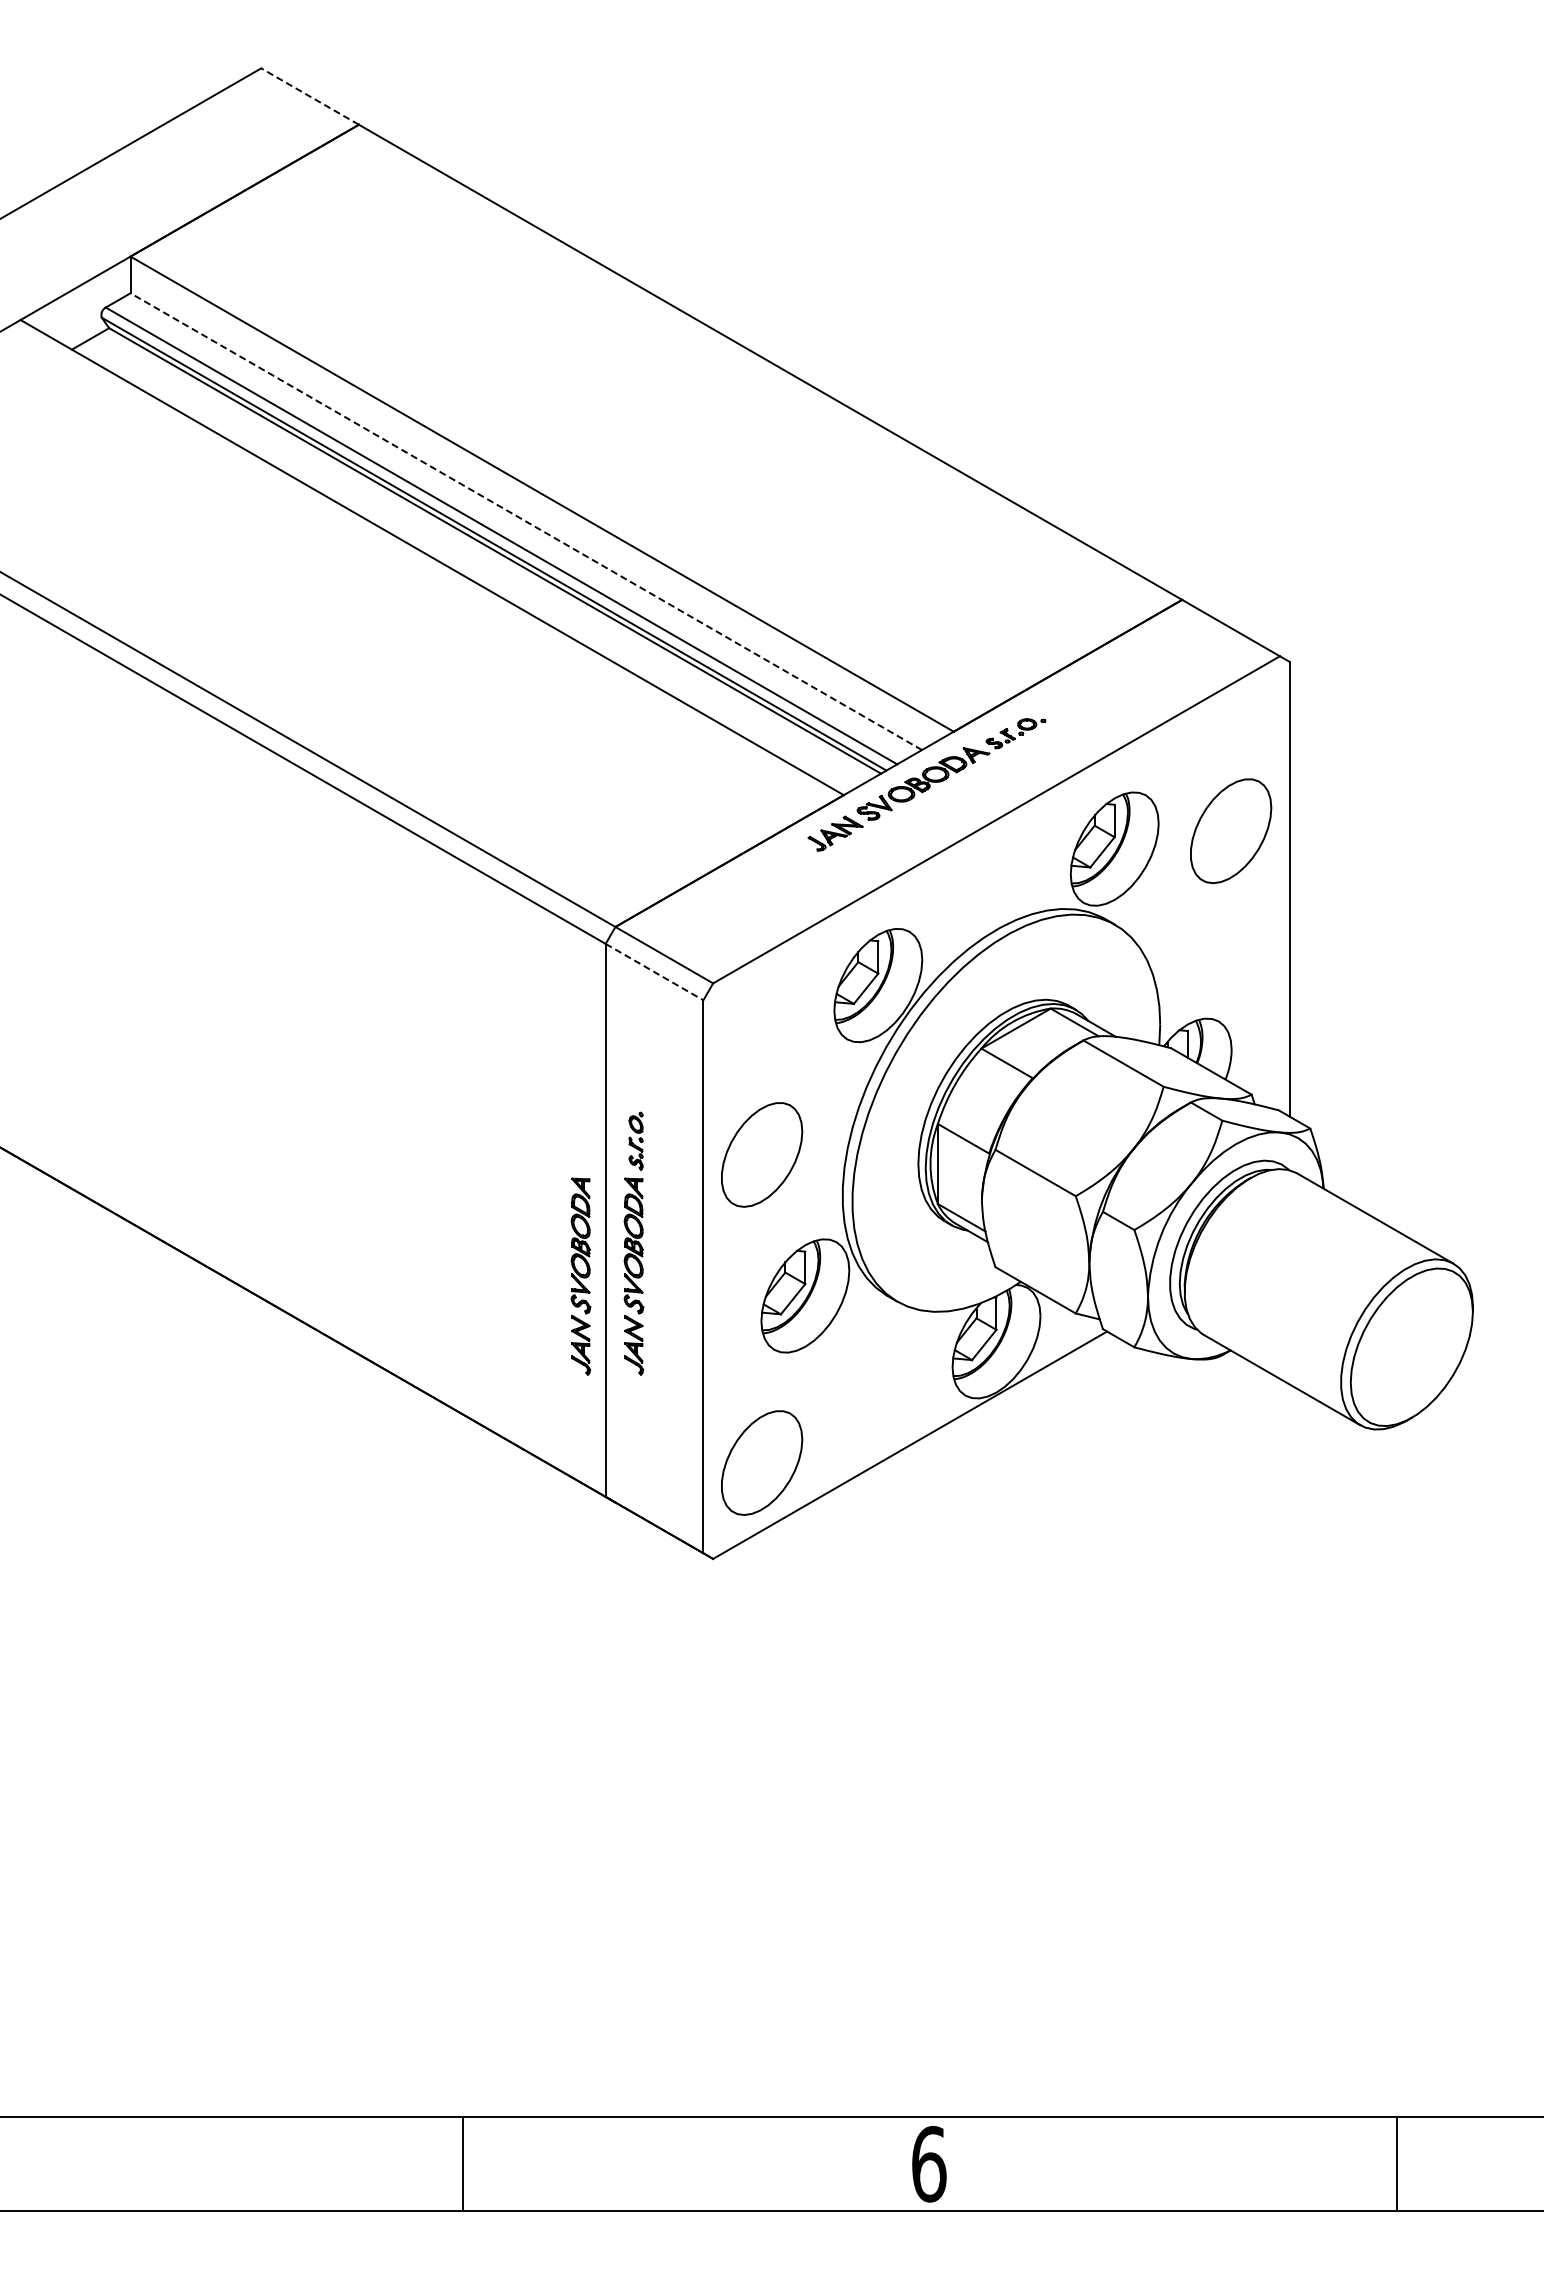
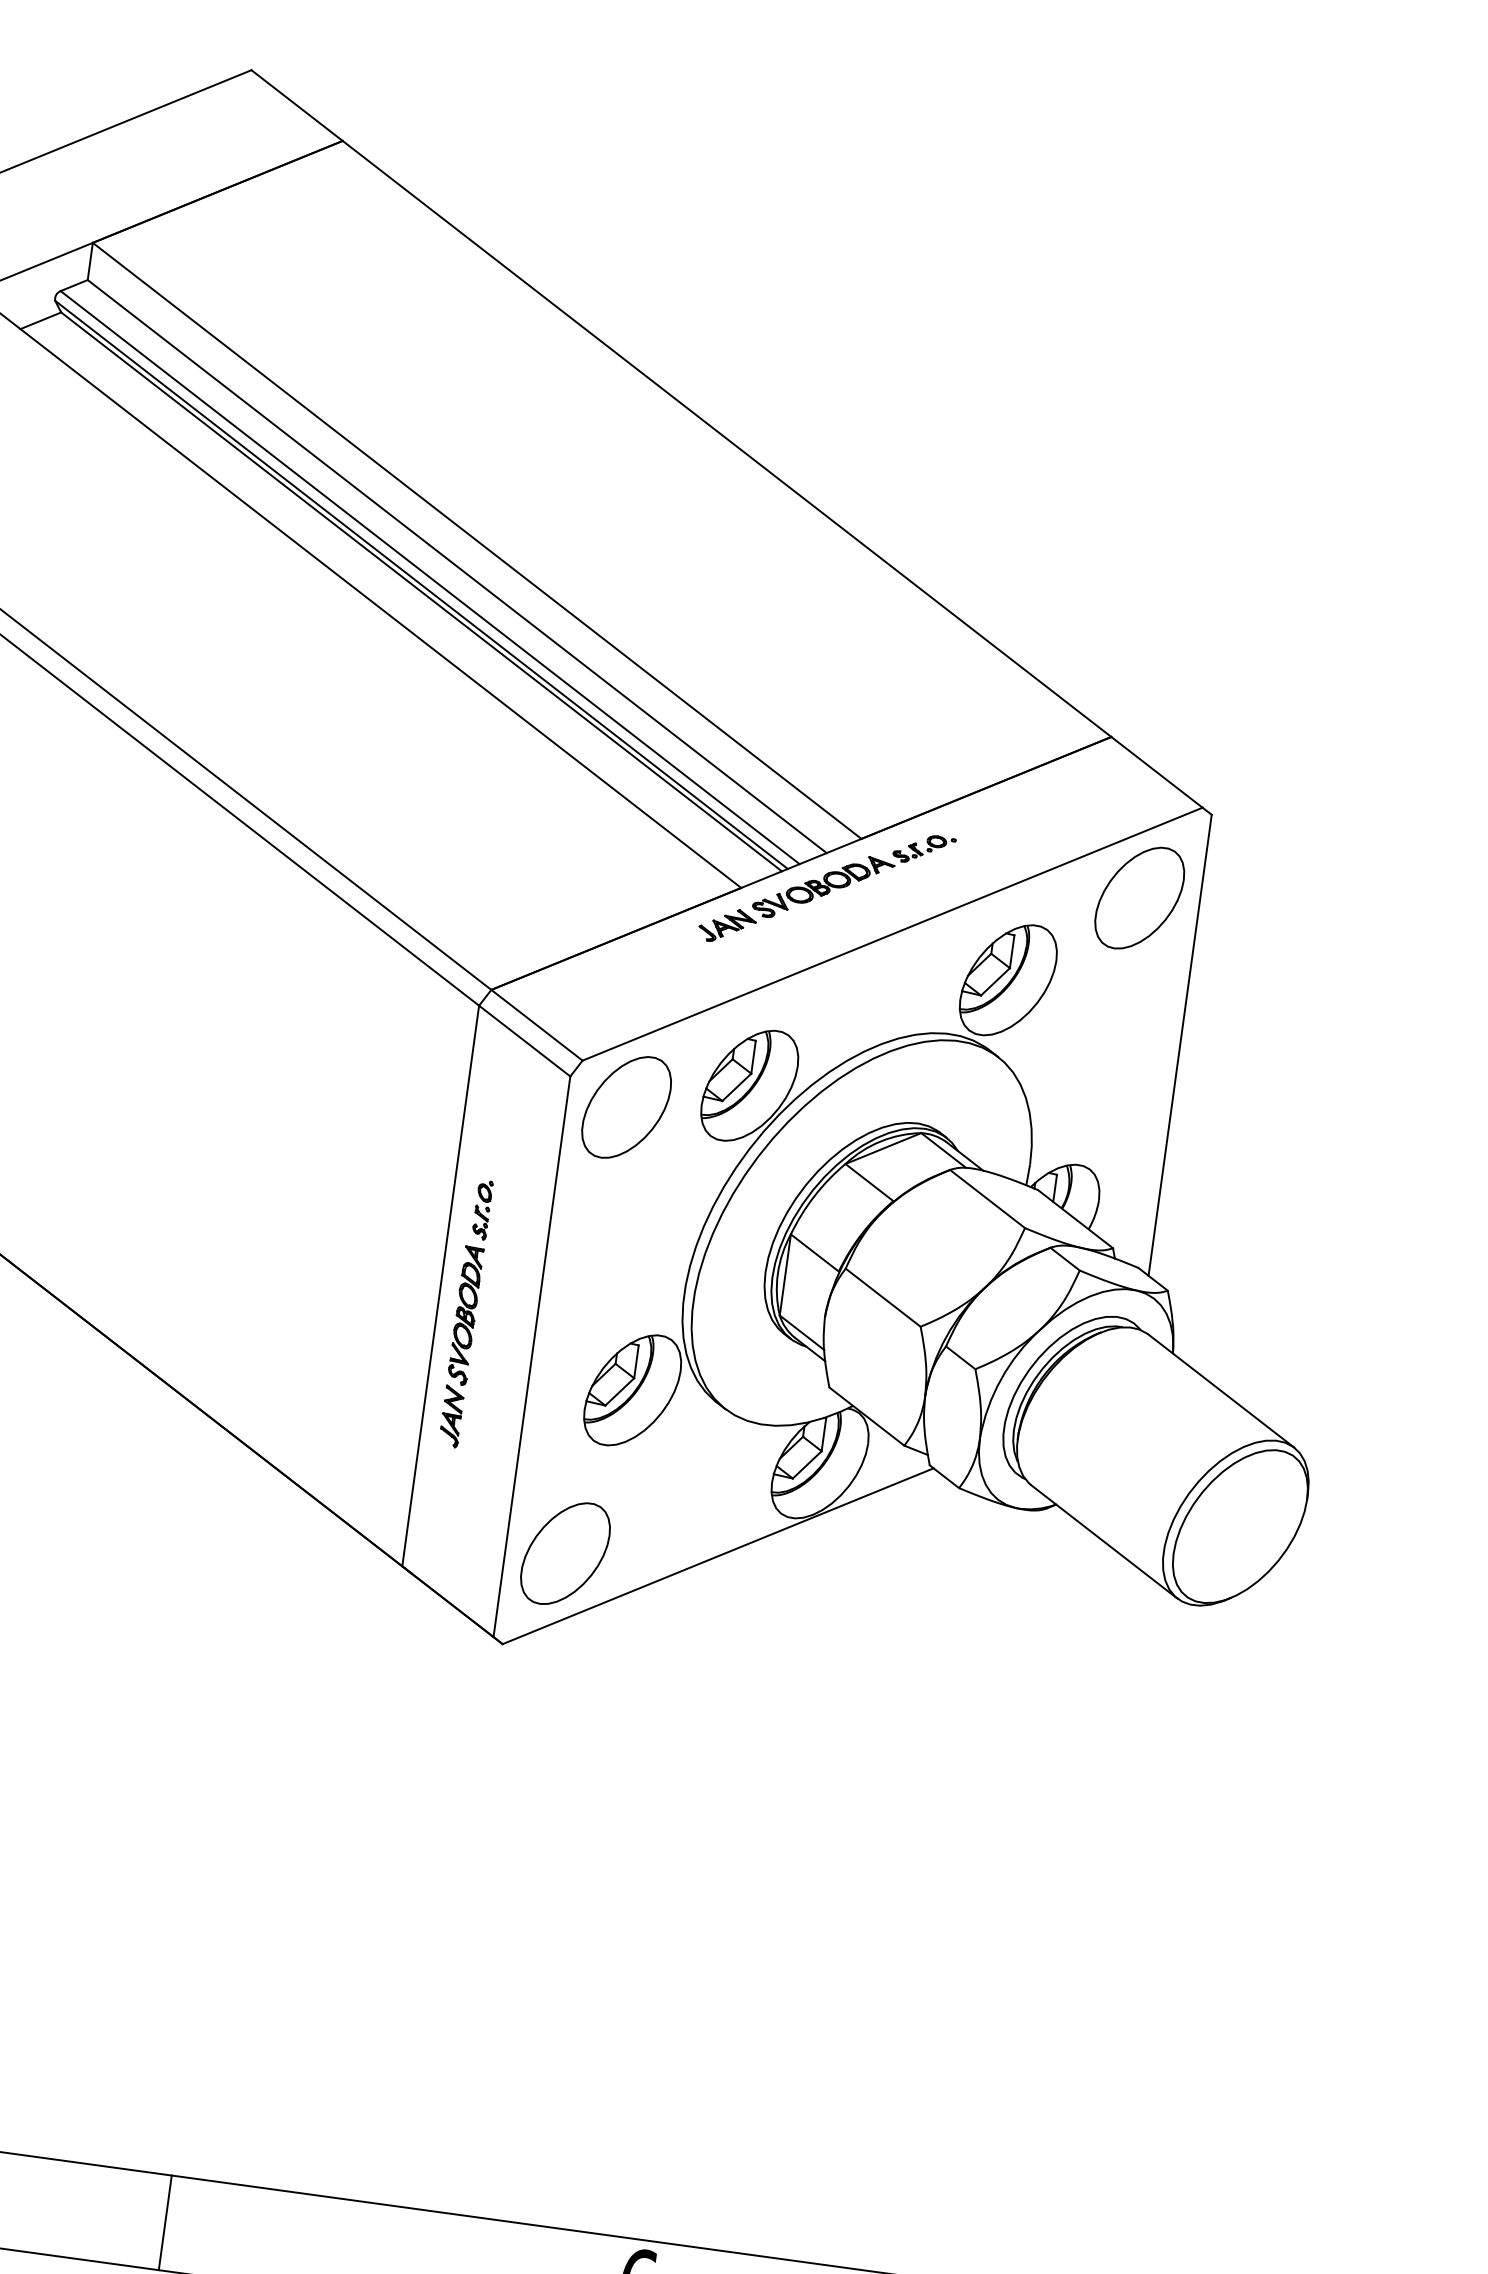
line: (309, 96) -> (296, 105), dashed -> solid
line: (526, 521) -> (457, 566), dashed -> solid
part: (1231, 831) -> (1140, 898), moved
line: (654, 972) -> (524, 1041), dashed -> solid
part: (762, 1154) -> (627, 1107), moved
part: (580, 1276) -> (407, 1339), removed

